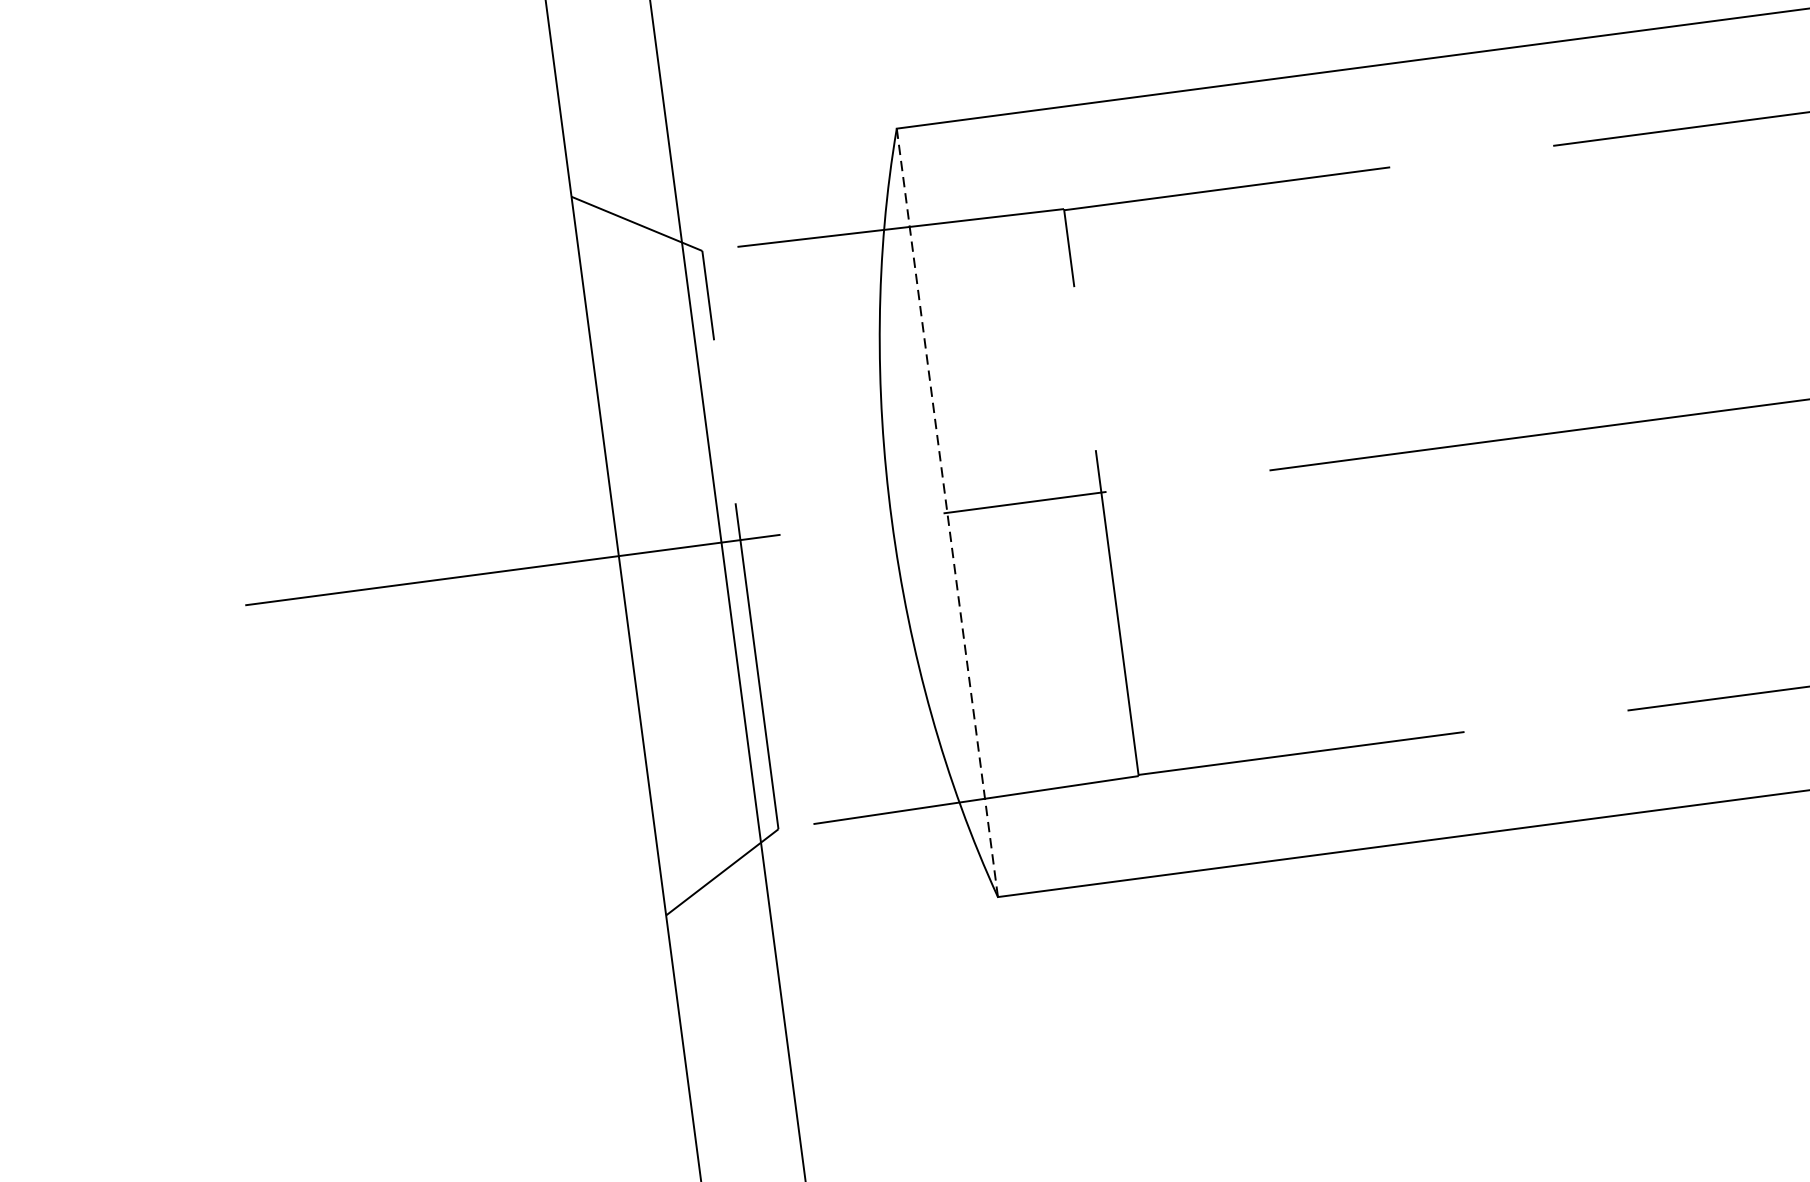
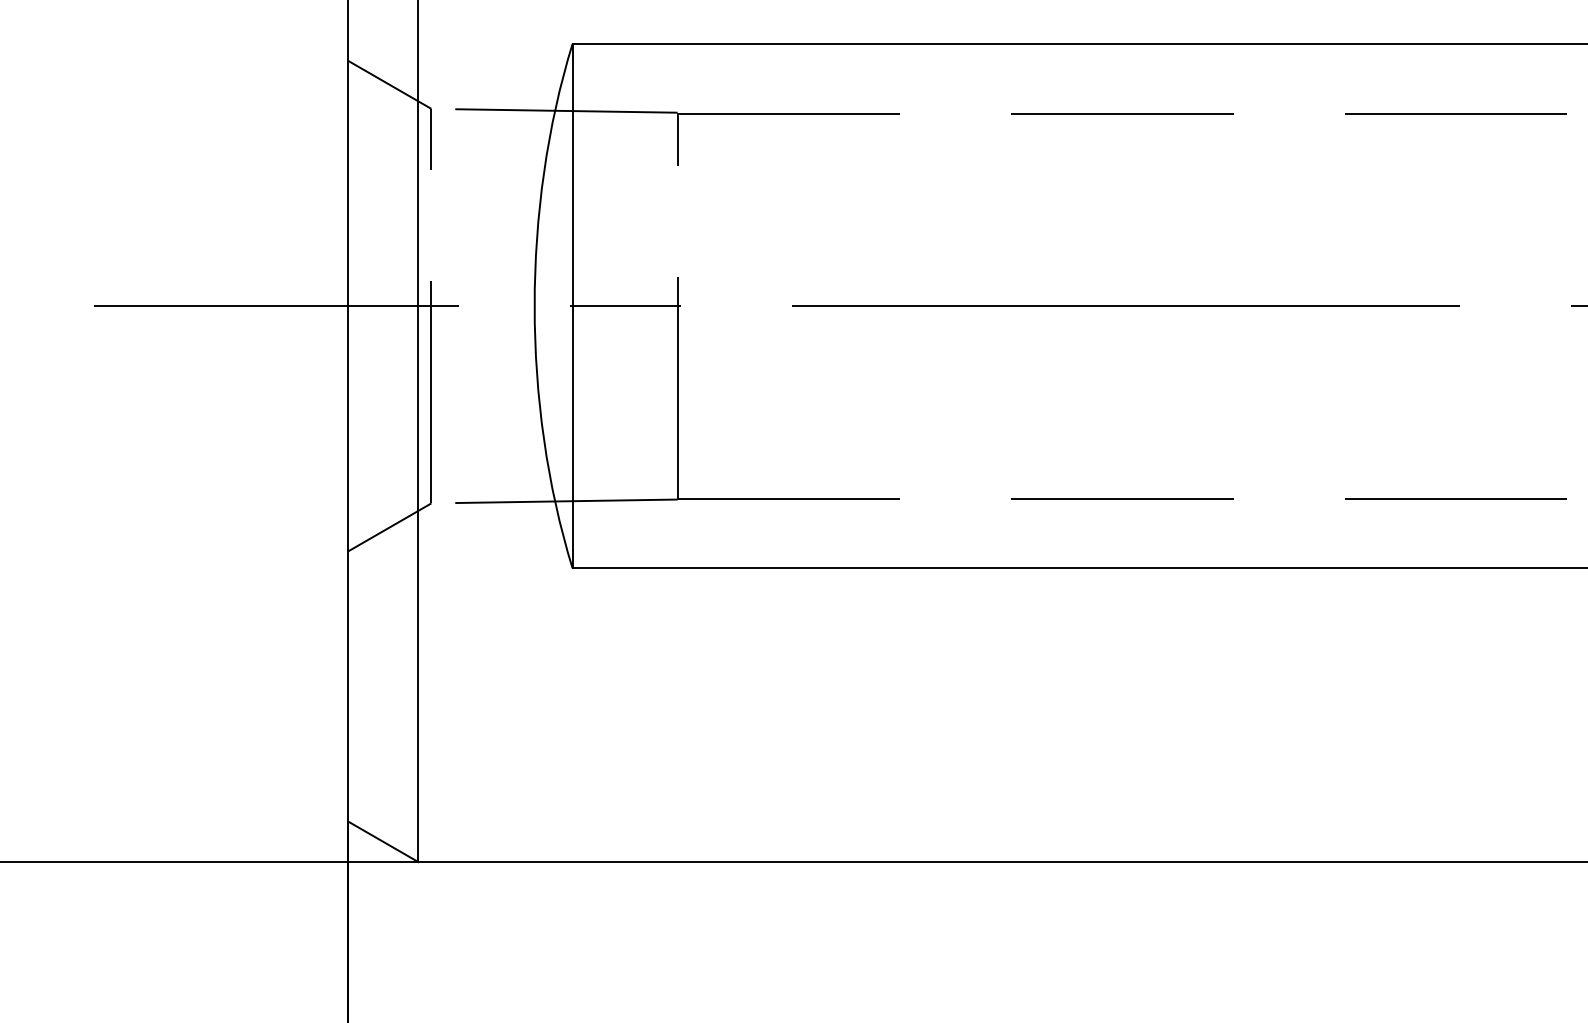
line: (947, 513) -> (572, 306), dashed -> solid

